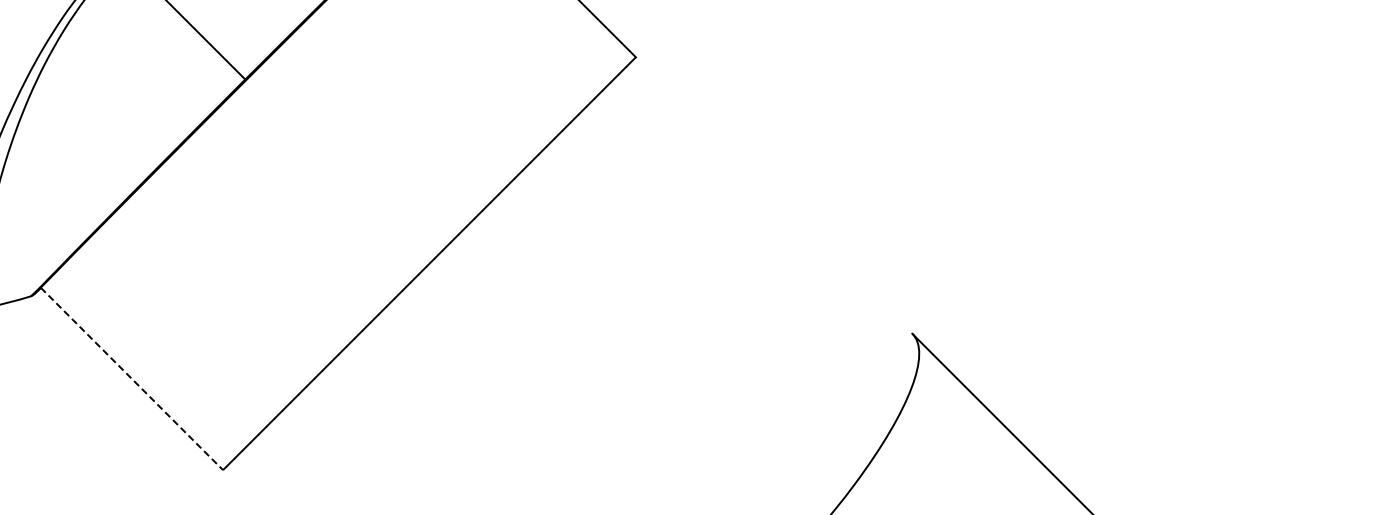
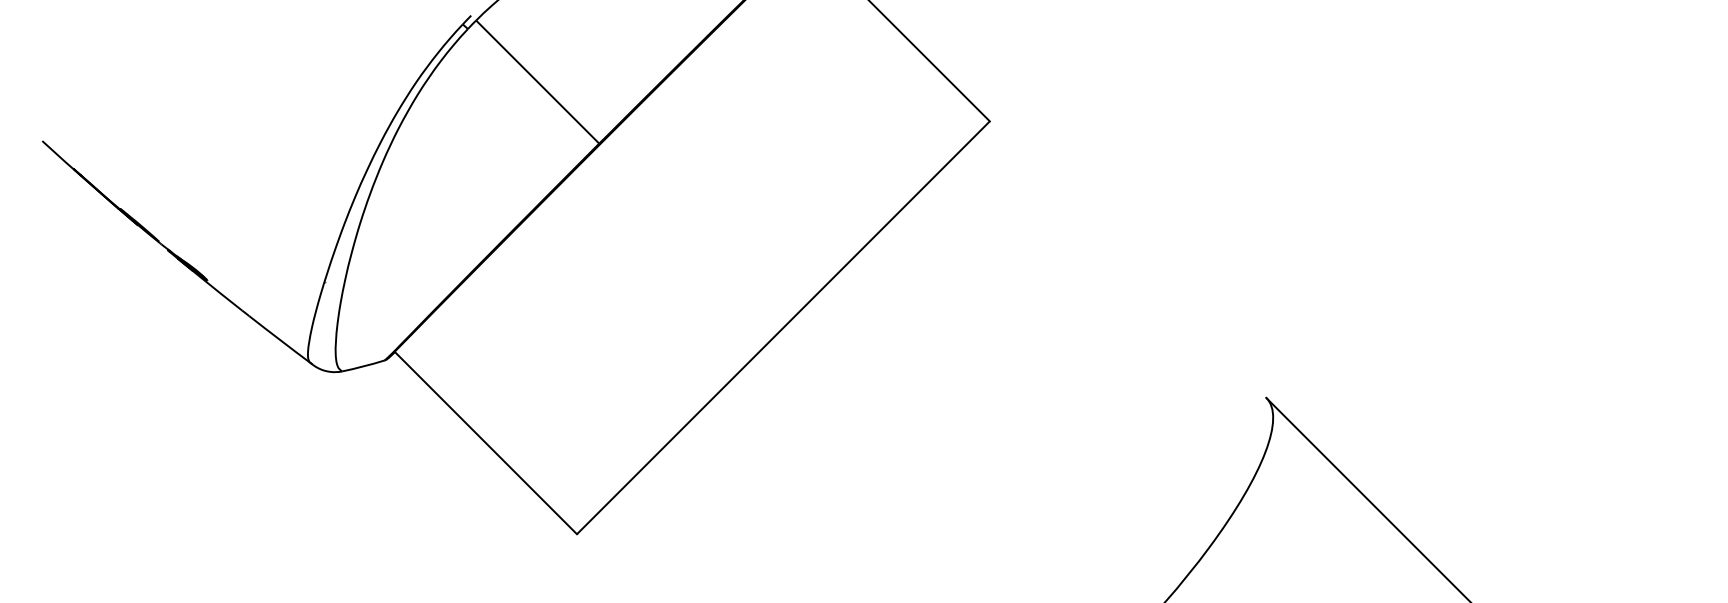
line: (131, 379) -> (485, 443), dashed -> solid

